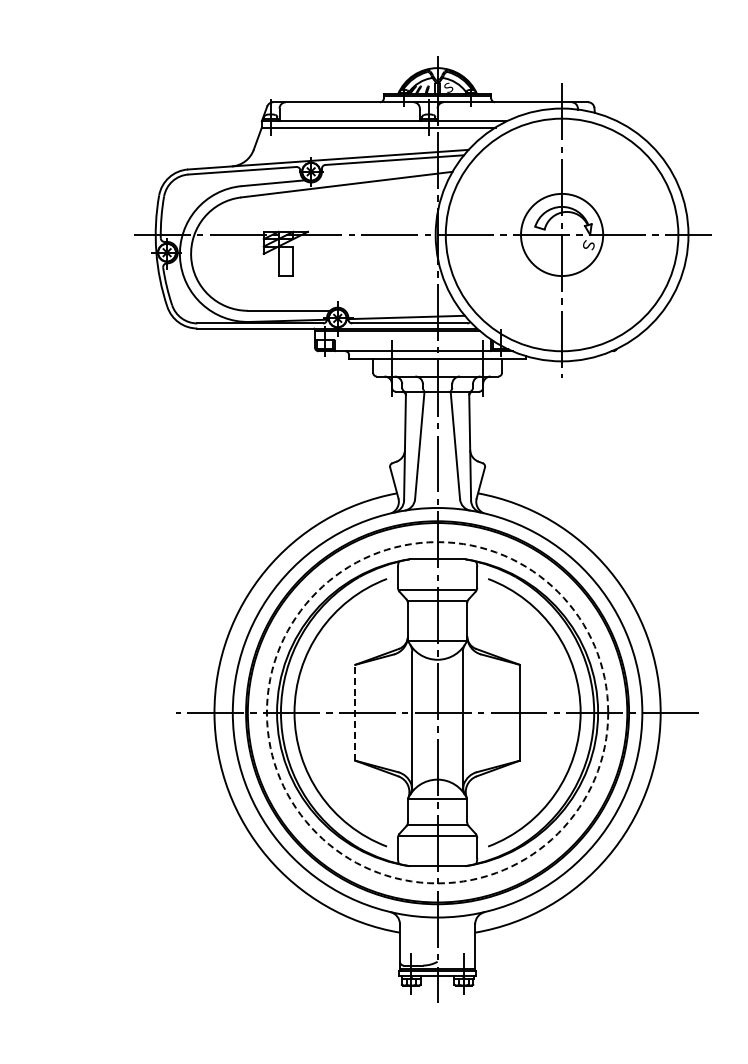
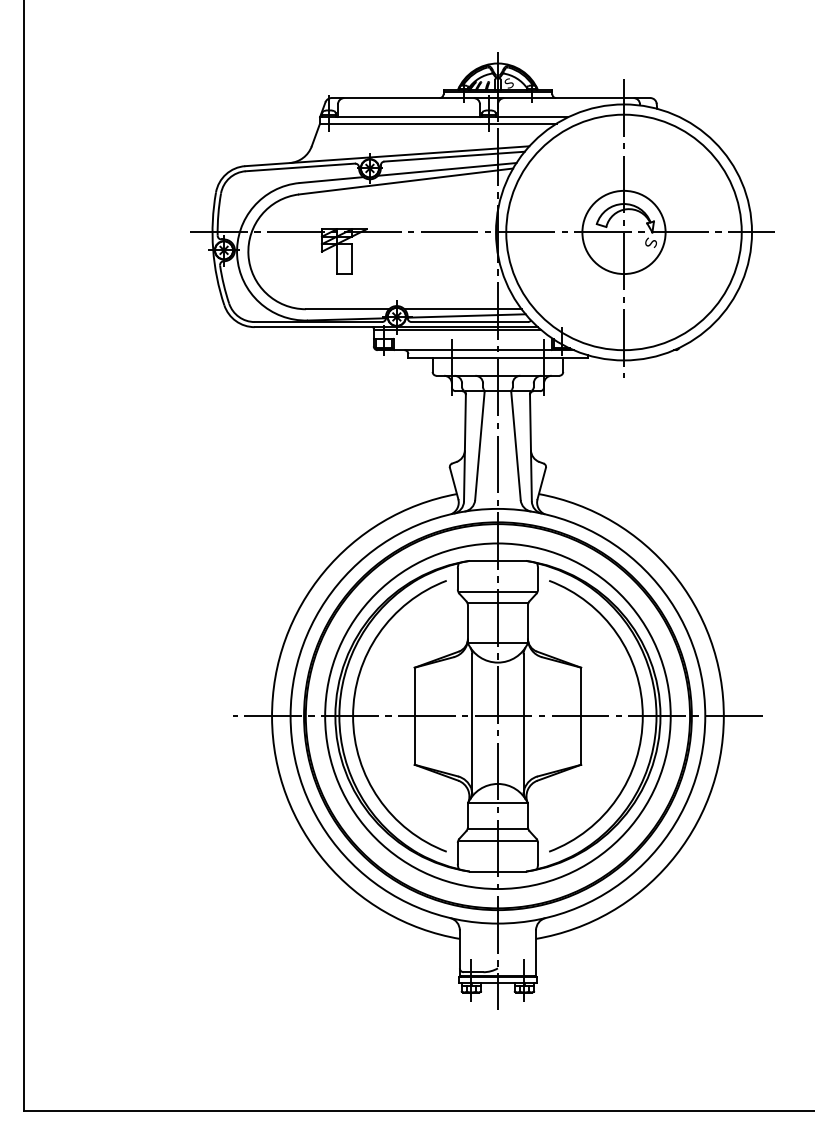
line: (386, 172) -> (446, 169), added
line: (402, 311) -> (462, 309), added
line: (355, 713) -> (414, 716), dashed -> solid
circle: (437, 713) -> (497, 716), dashed -> solid

